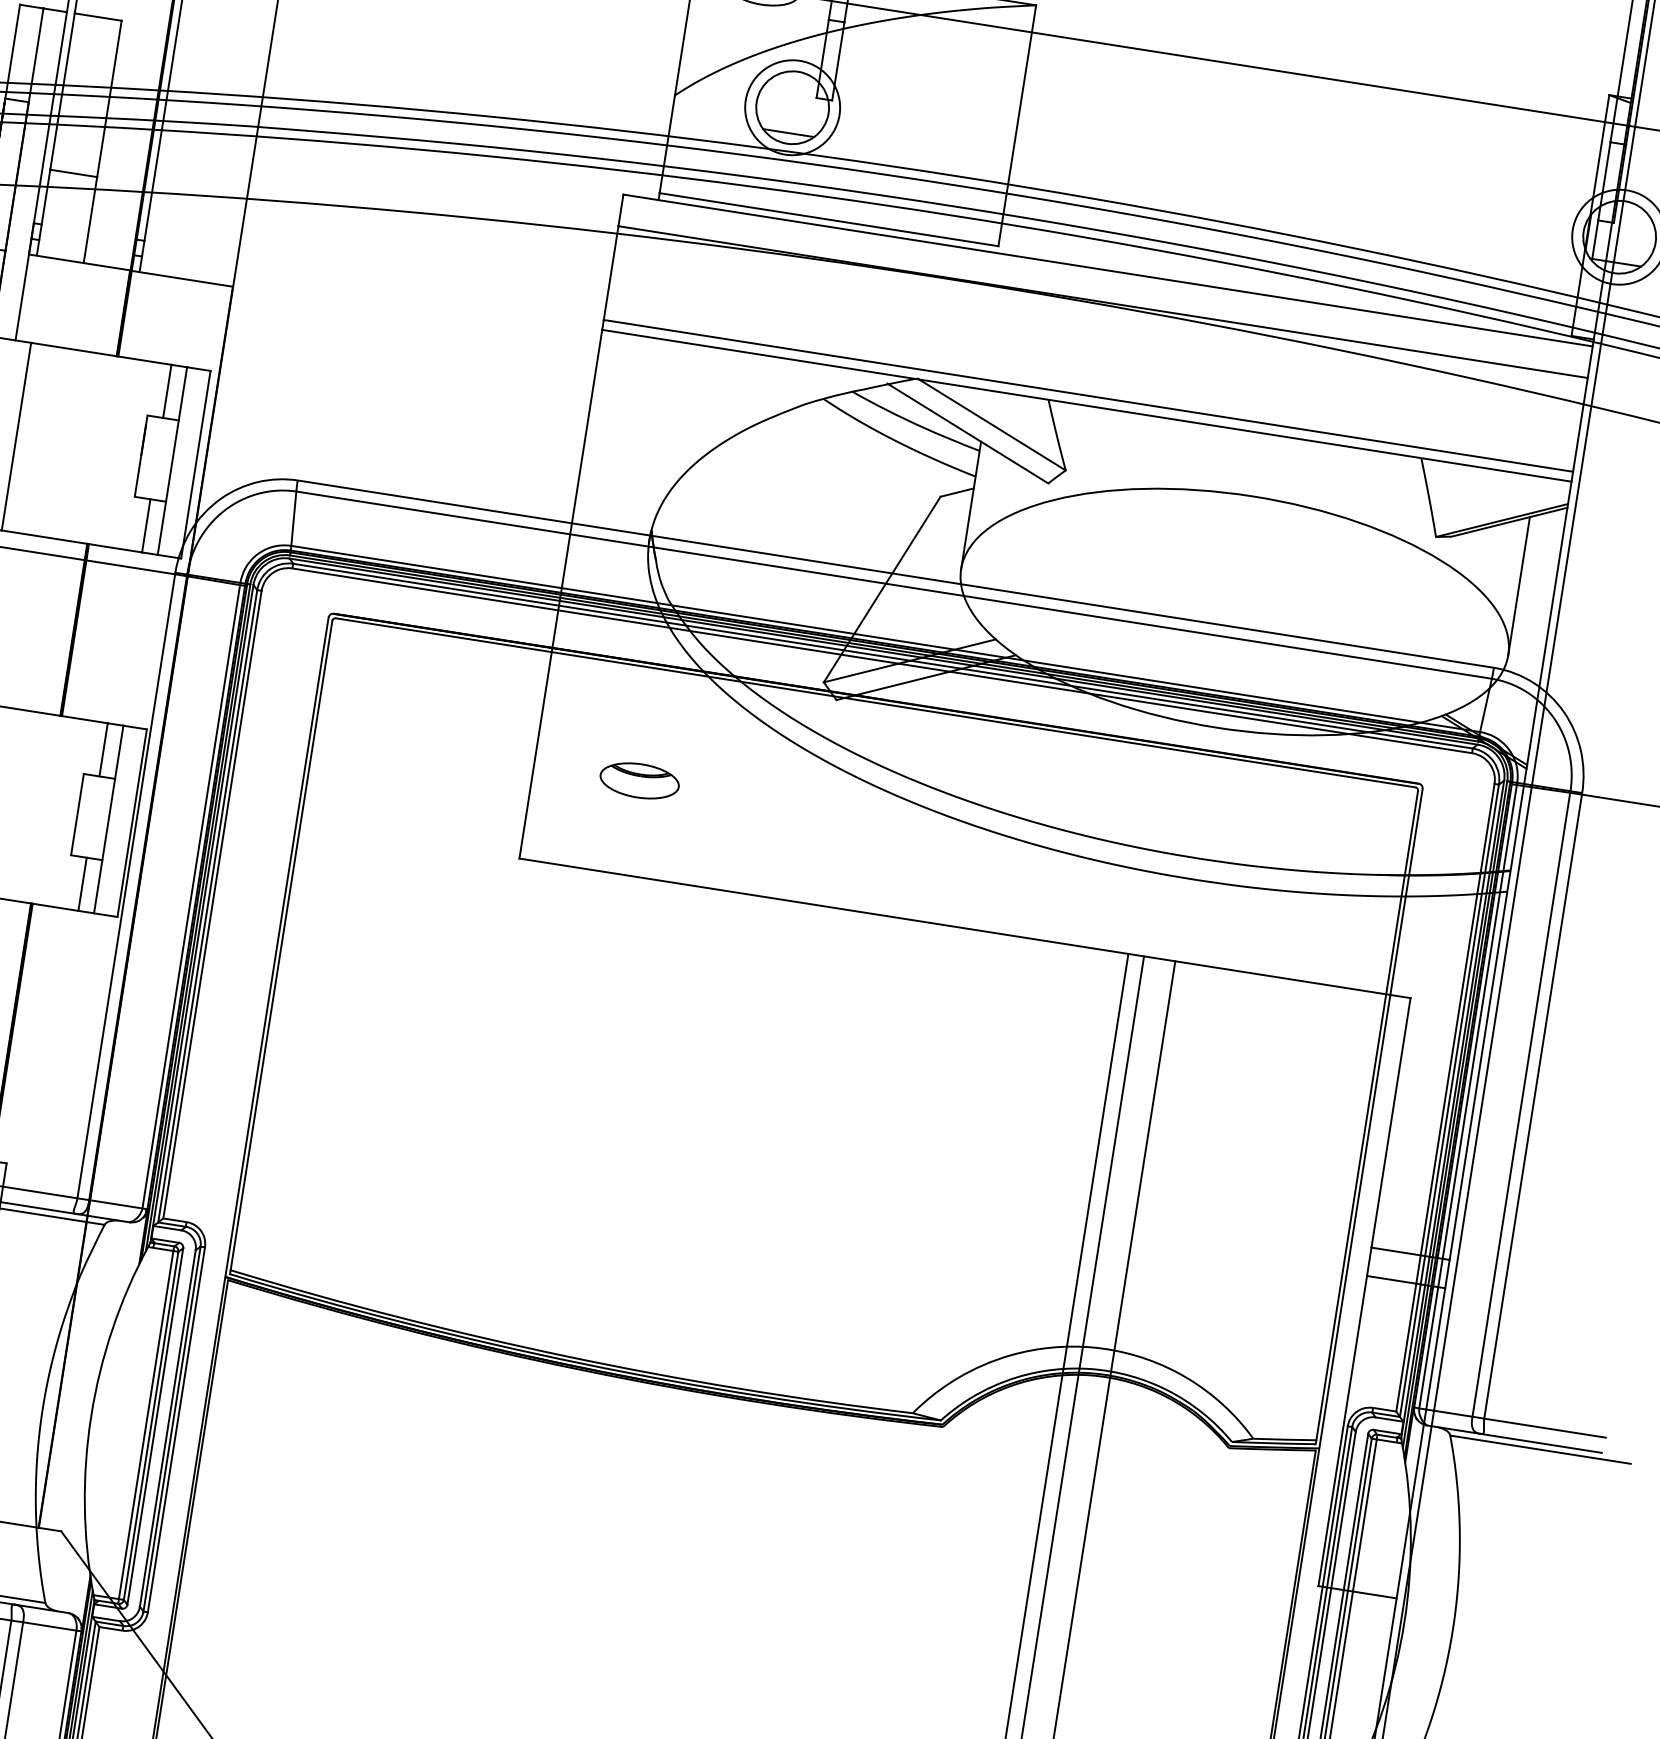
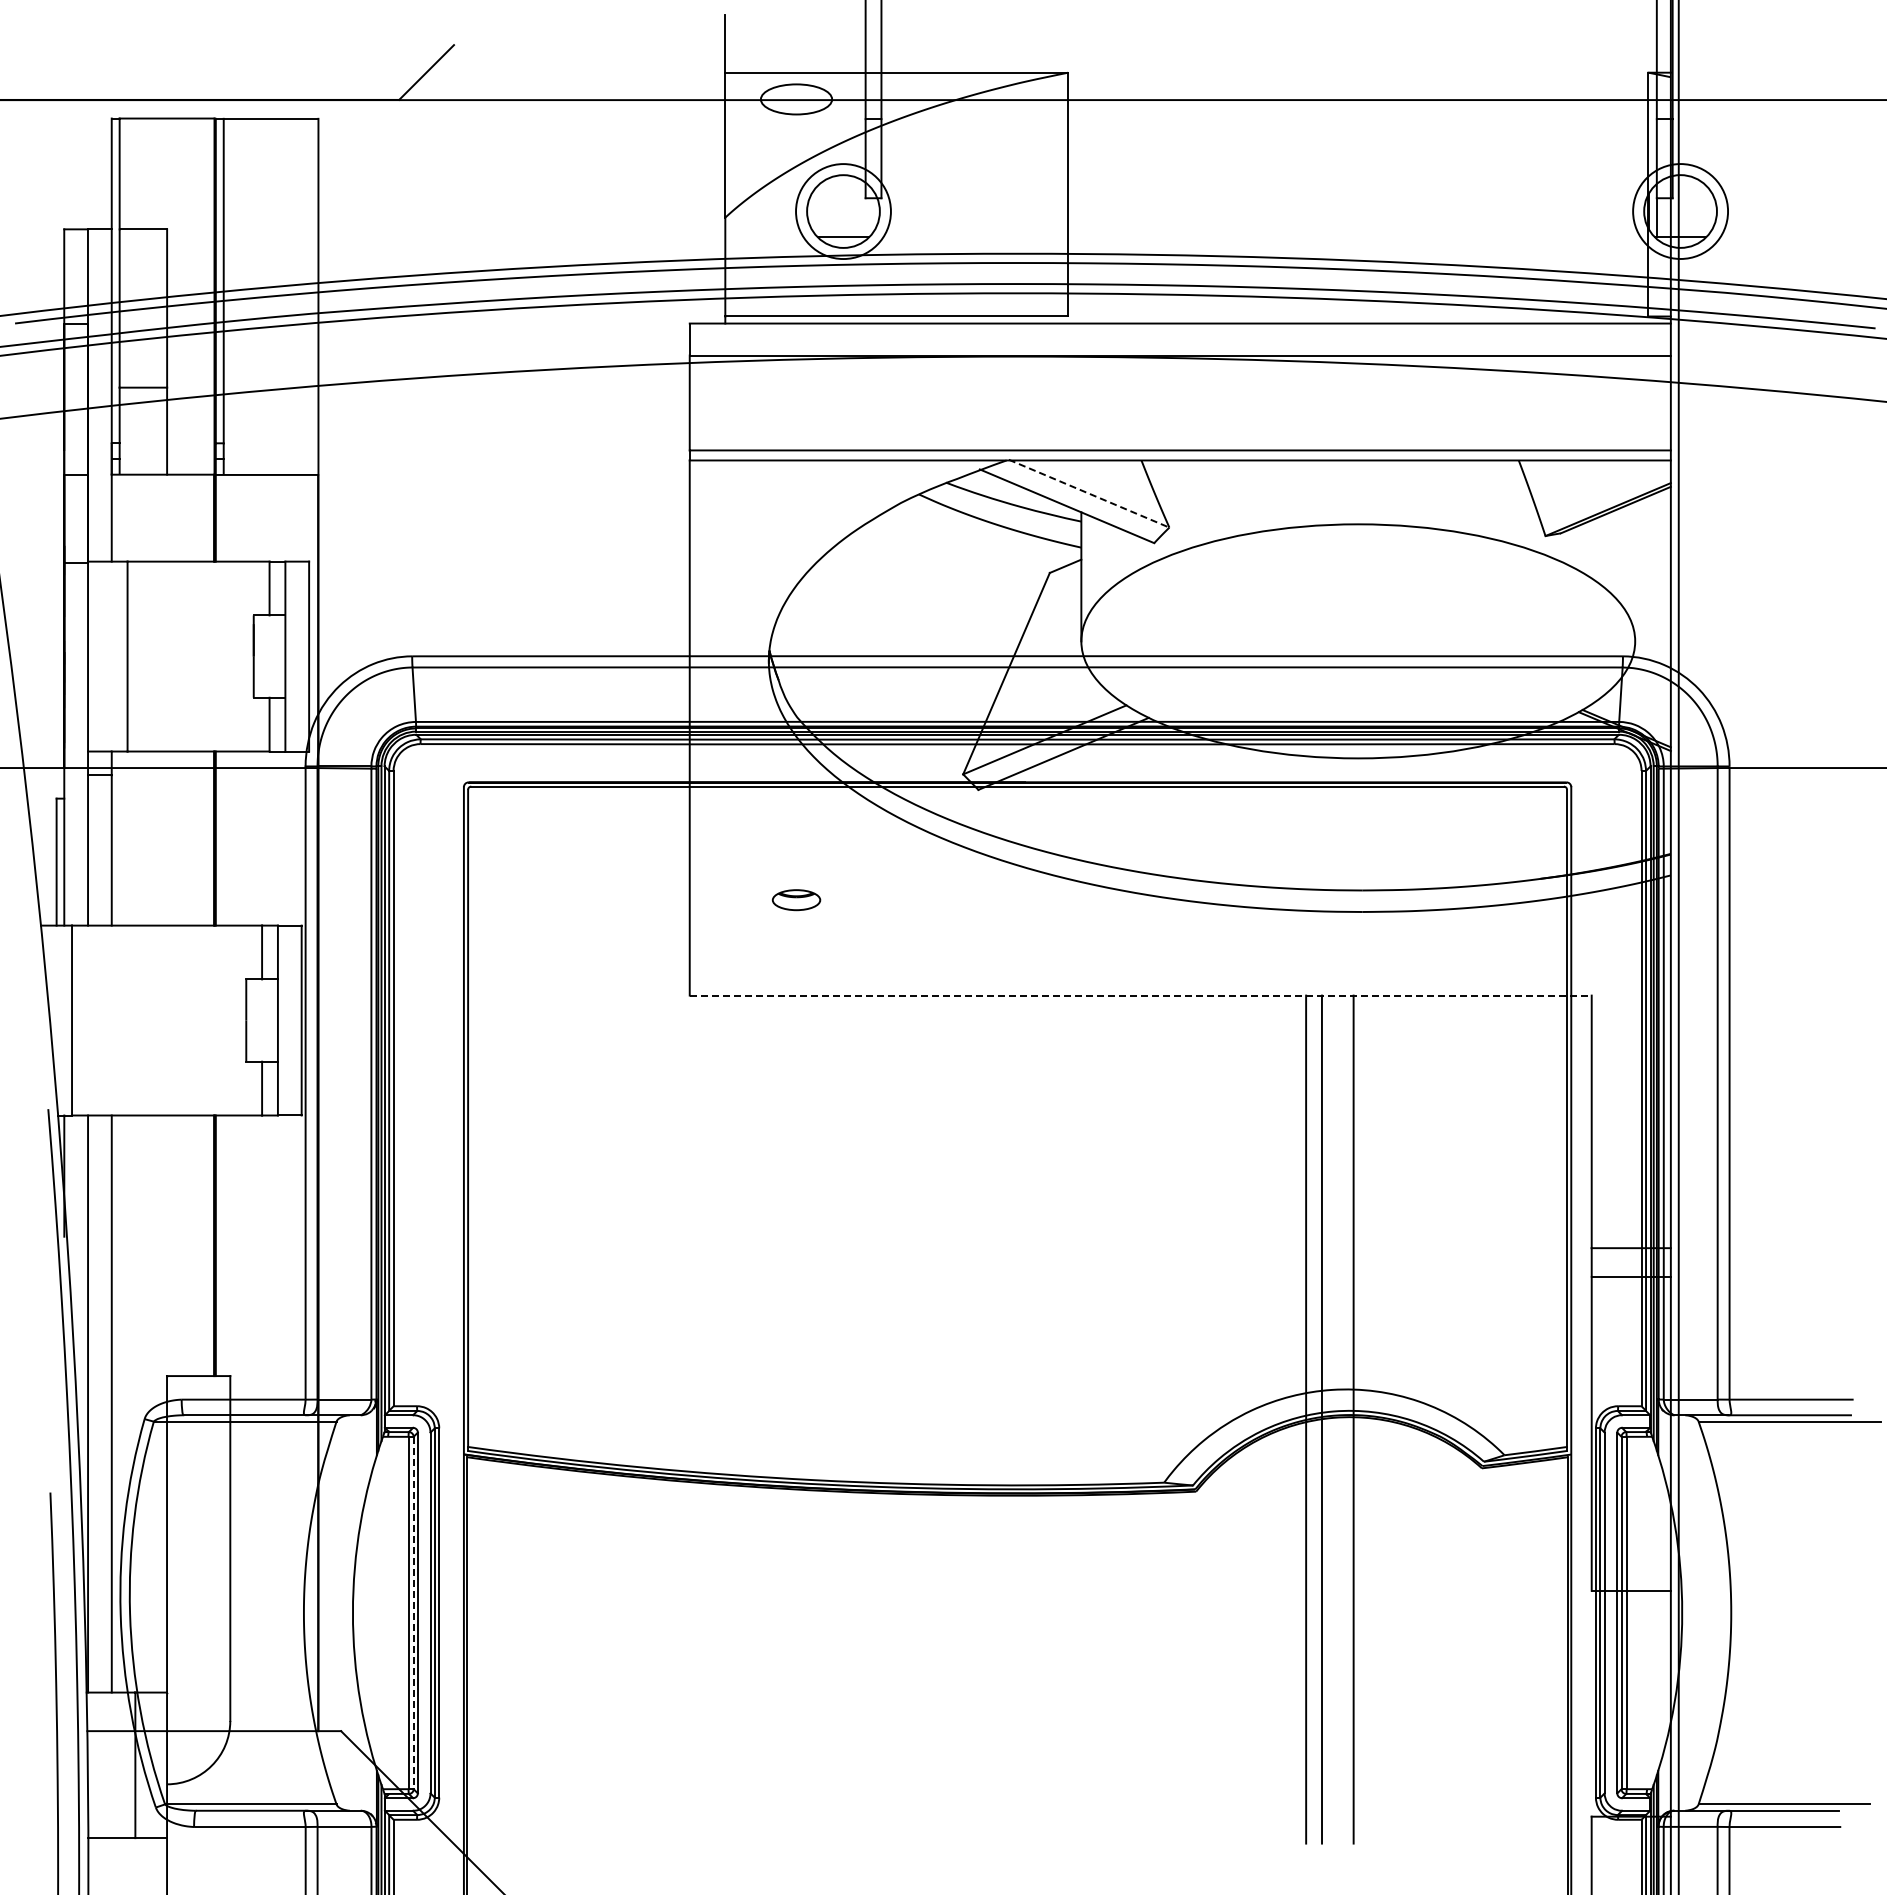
line: (992, 424) -> (1089, 493), solid -> dashed
line: (1519, 585) -> (1635, 571), removed
part: (639, 780) -> (796, 899), size x0.6
line: (964, 928) -> (1140, 995), solid -> dashed
line: (150, 1426) -> (413, 1613), solid -> dashed

